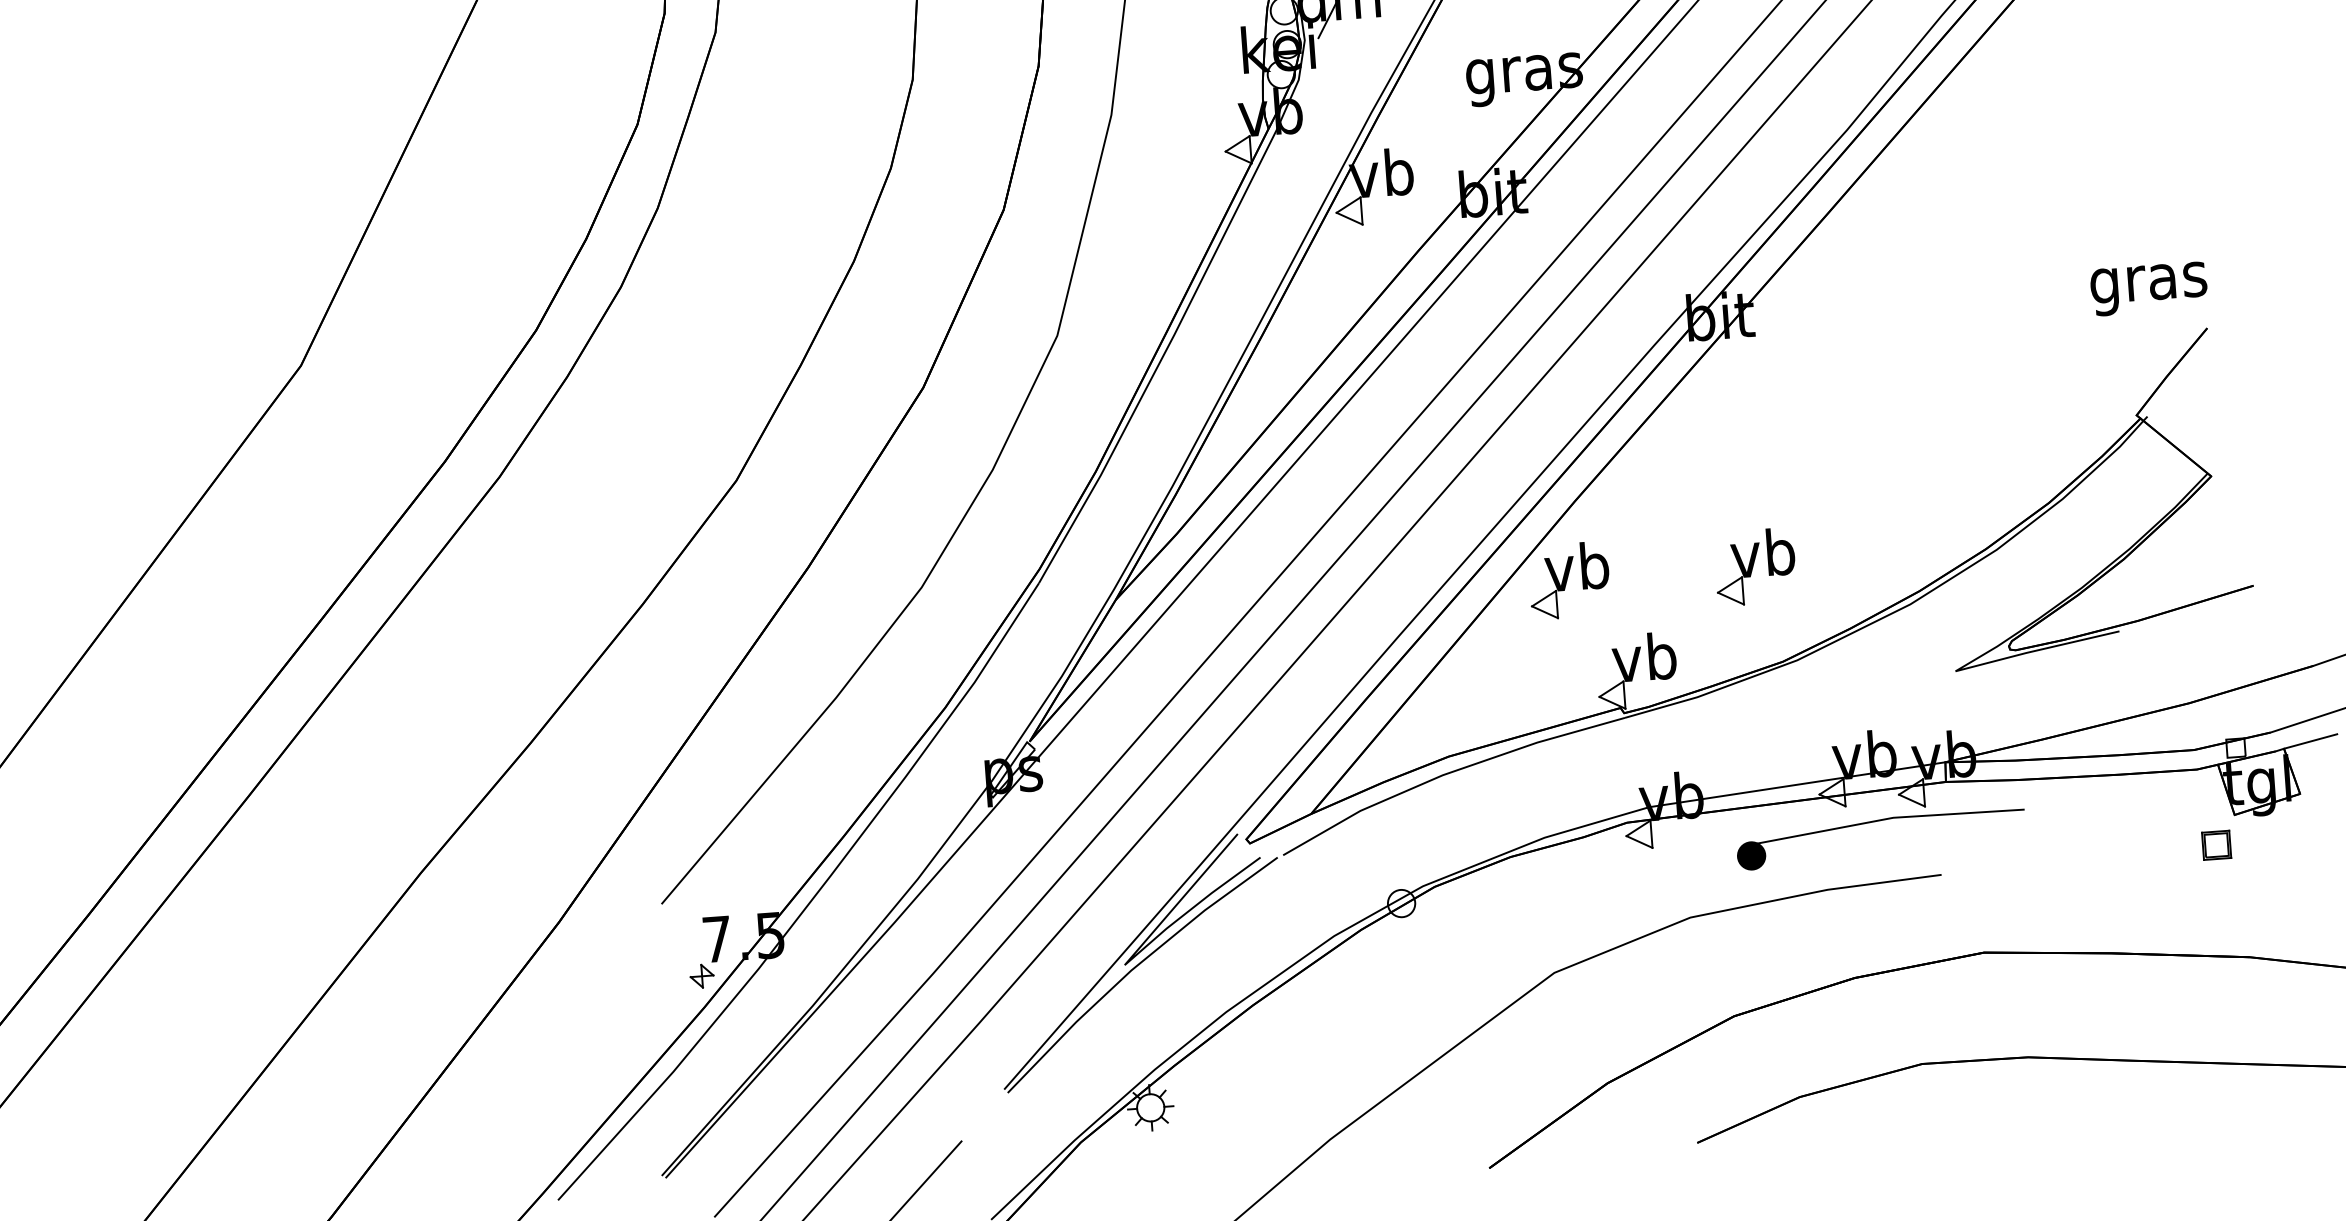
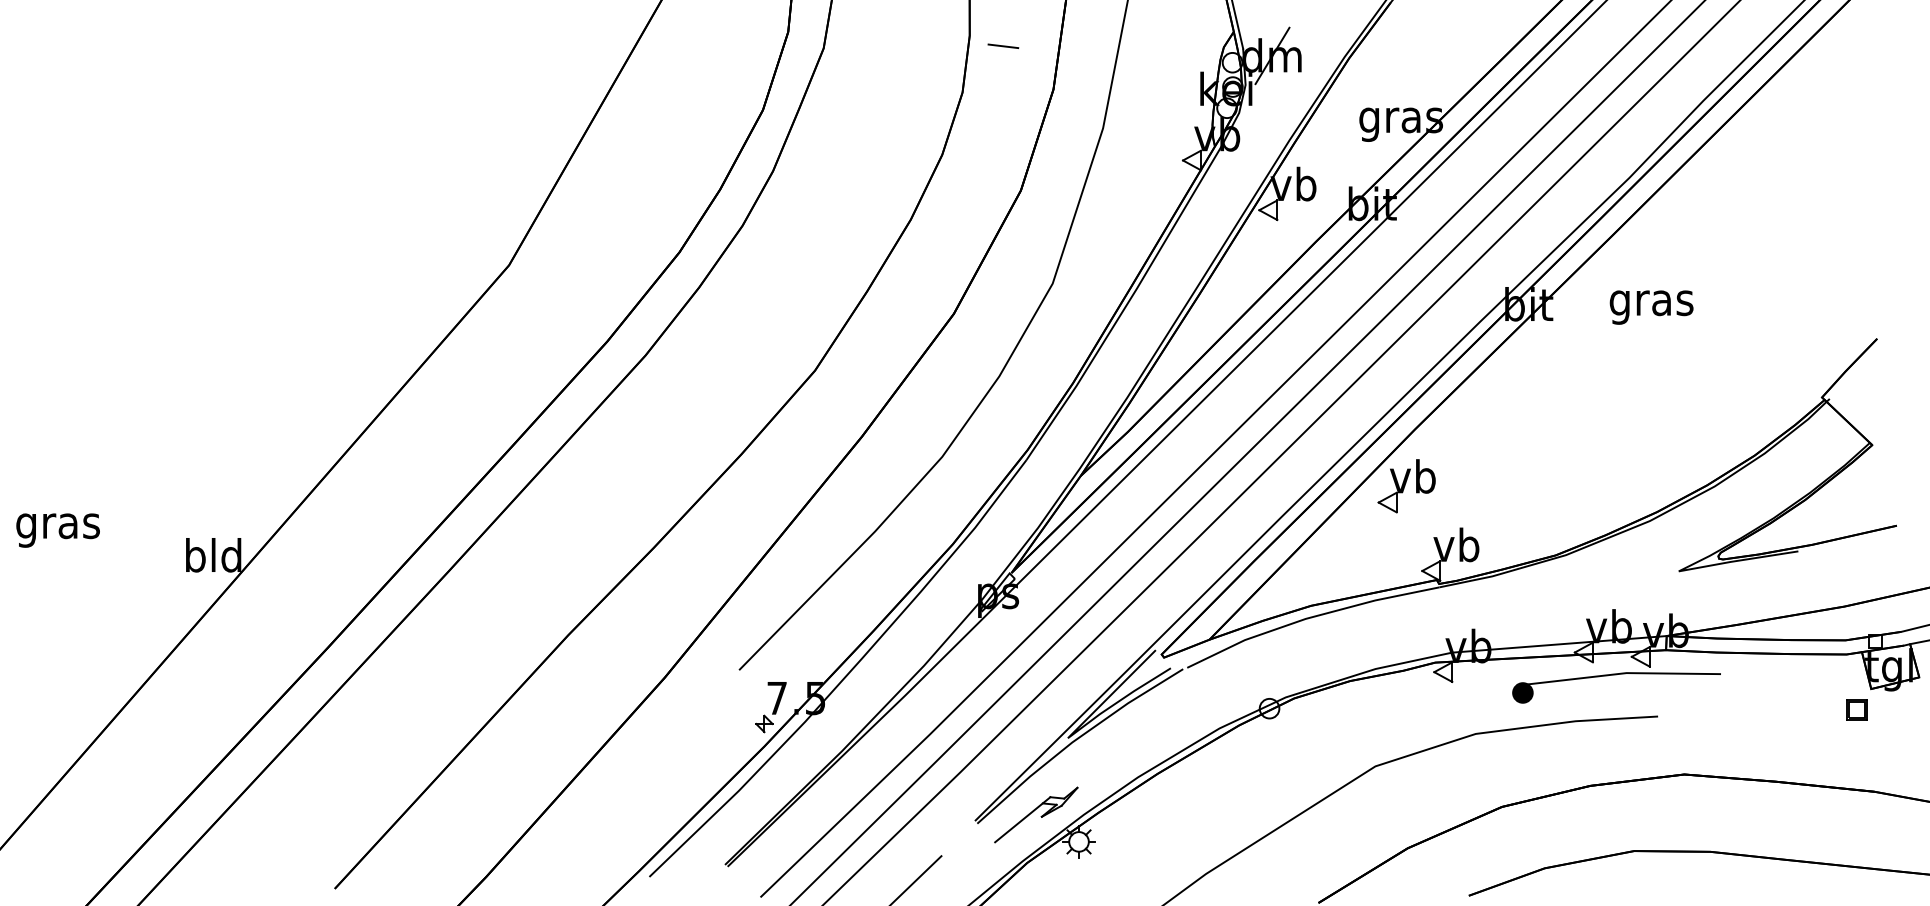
line: (964, 11) -> (1003, 46), added
text: (2148, 288) -> (1651, 307), moved
part: (1754, 567) -> (1540, 486), removed
part: (1088, 1074) -> (1036, 814), added

